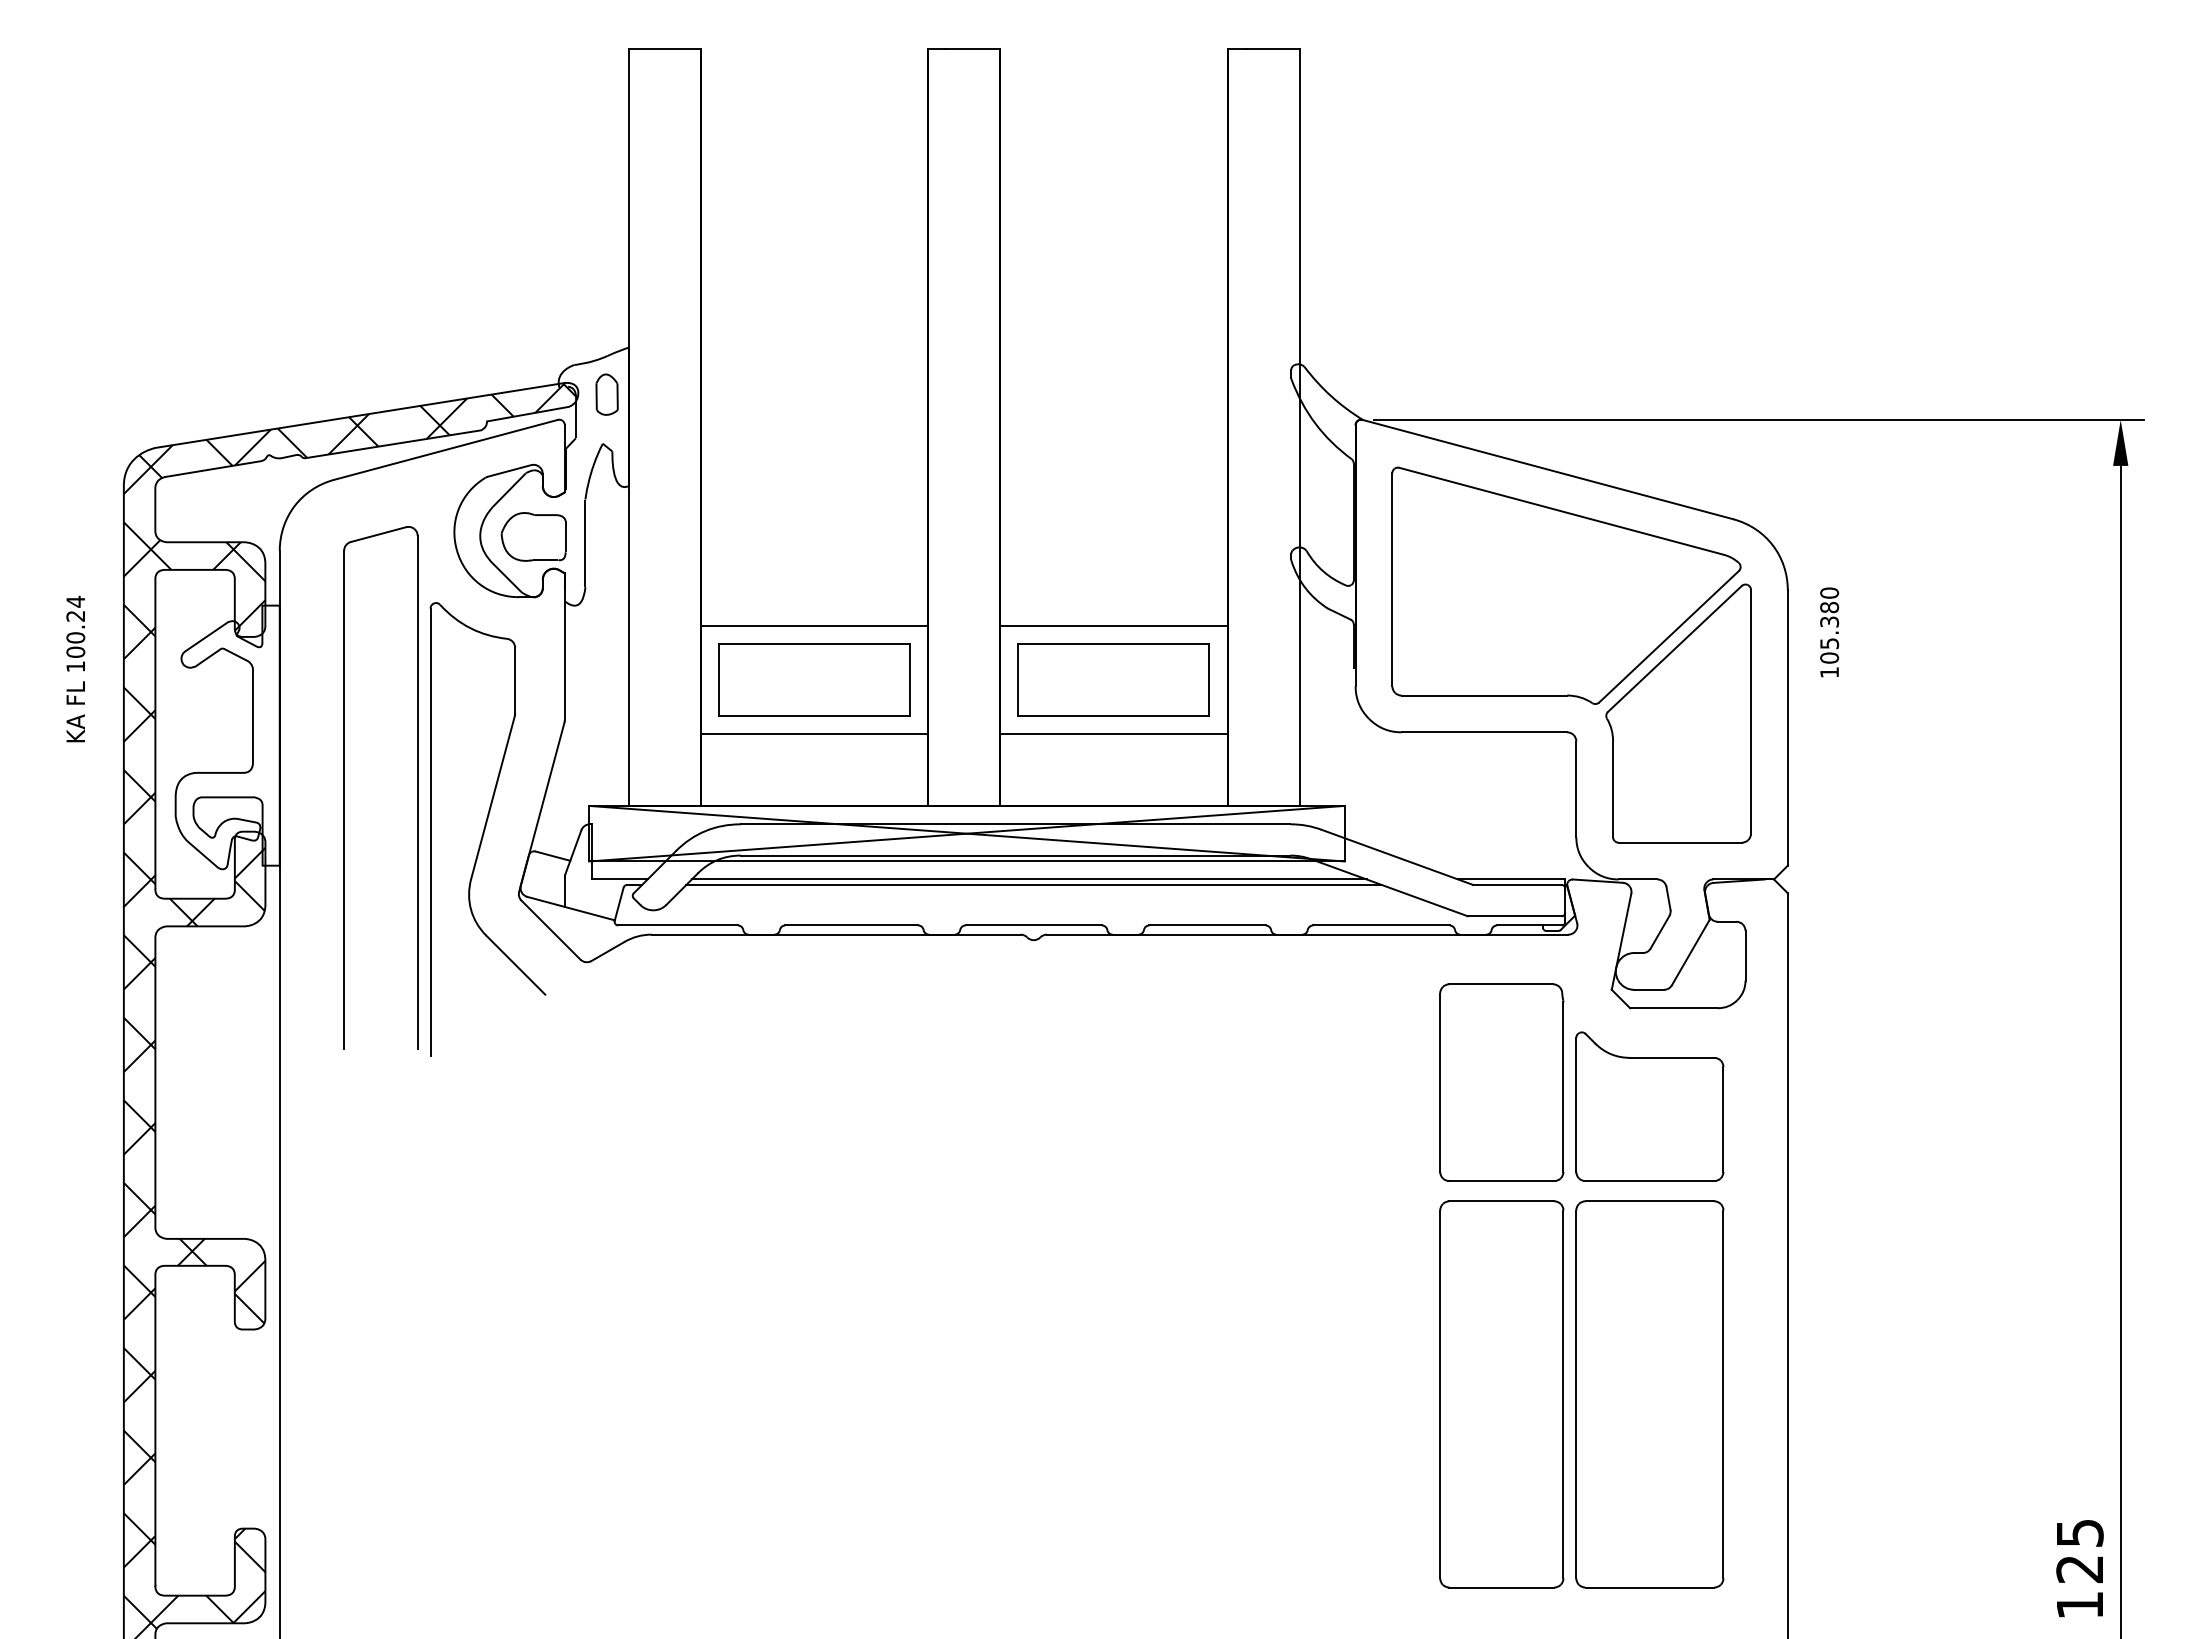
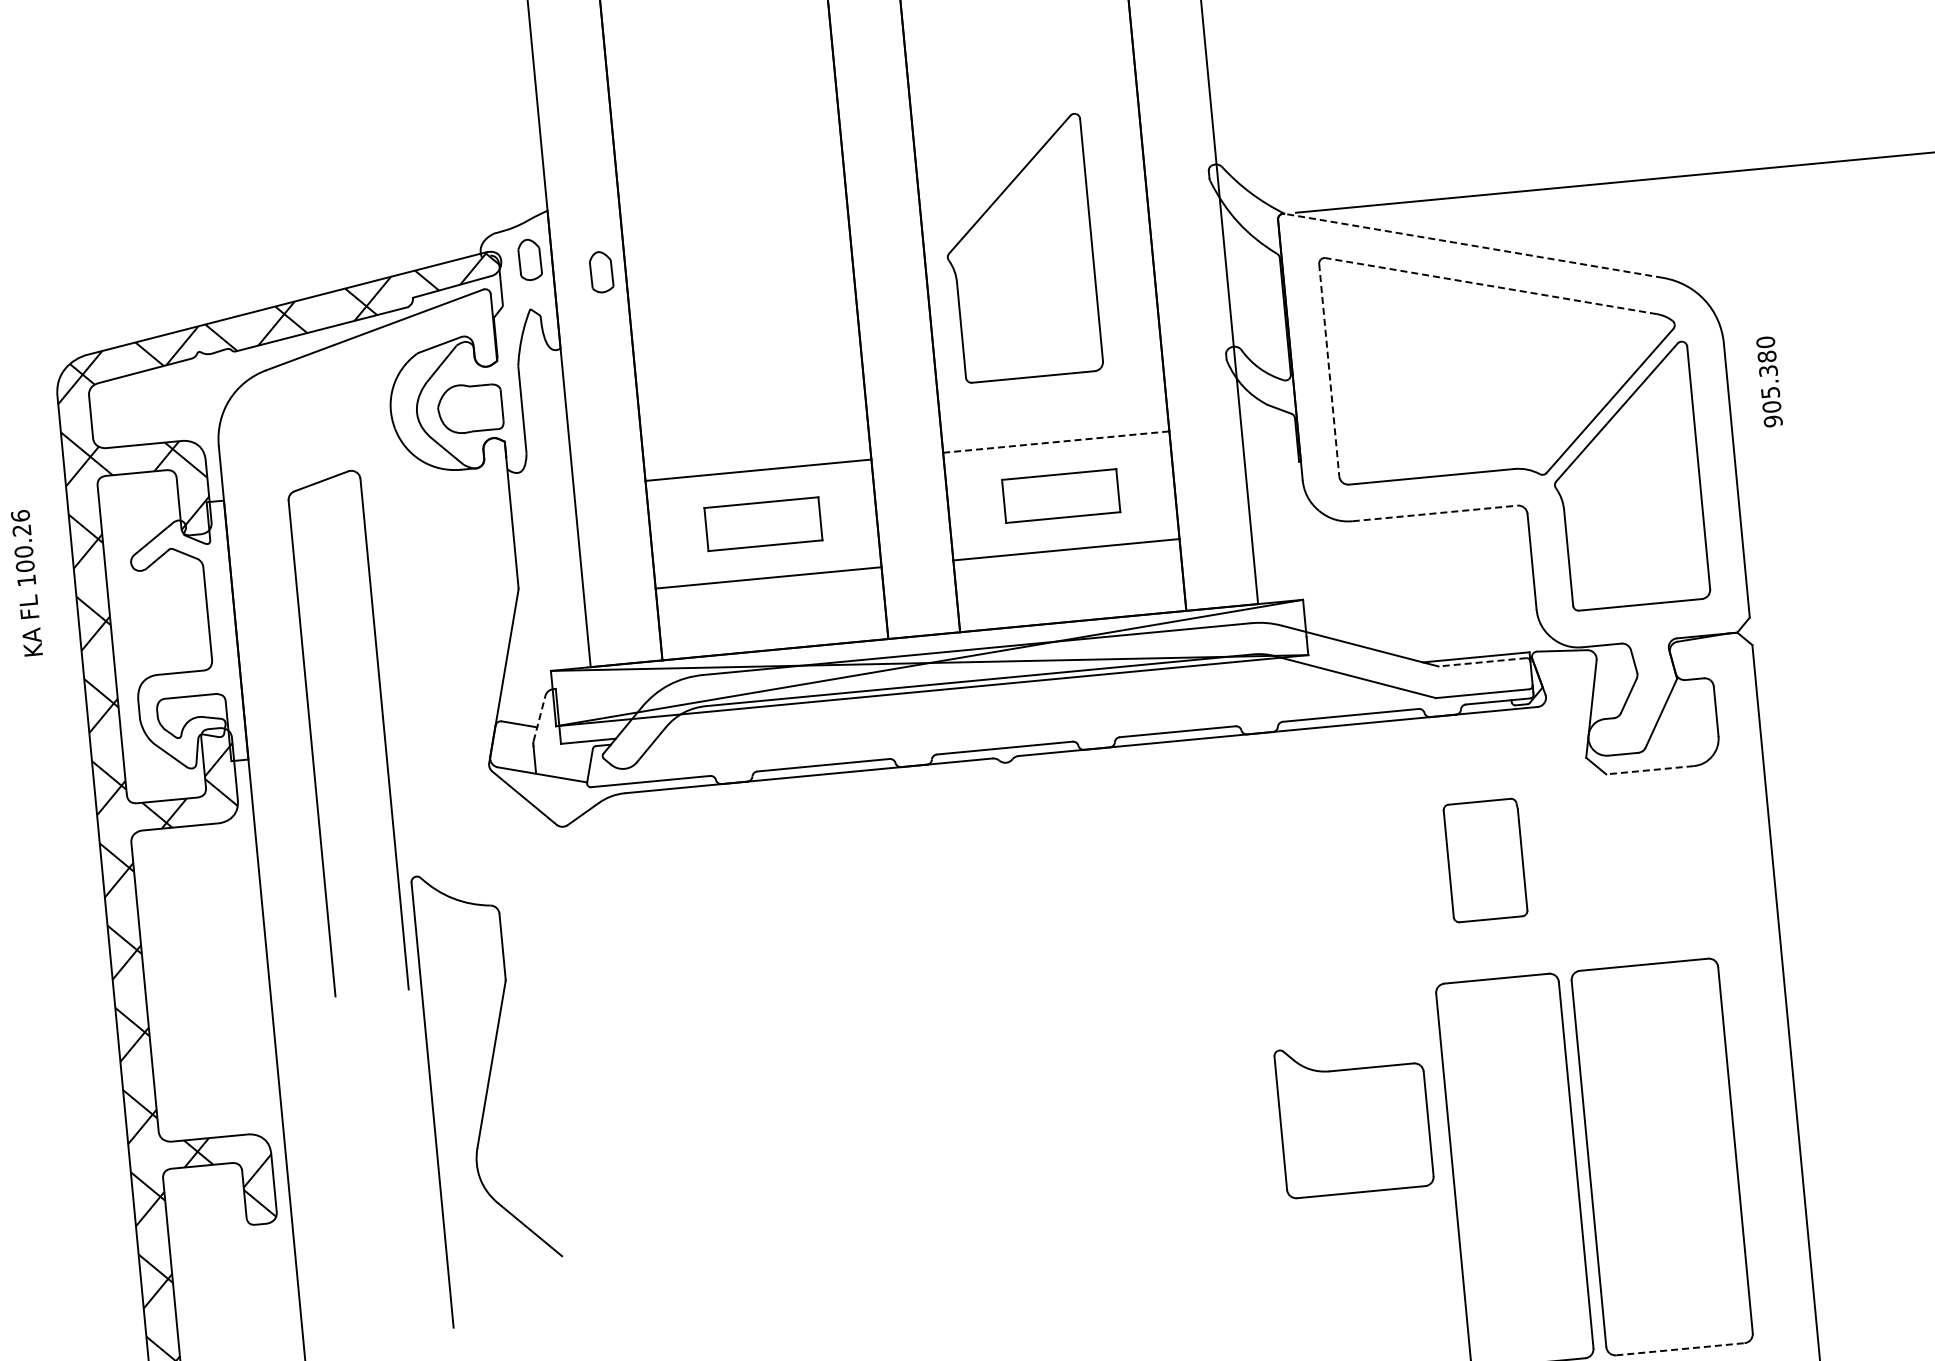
part: (676, 413) -> (600, 272), added
part: (1095, 429) -> (1019, 248), added
line: (1547, 469) -> (1473, 245), solid -> dashed
line: (1561, 511) -> (1491, 286), solid -> dashed
line: (1392, 579) -> (1329, 369), solid -> dashed
text: (75, 601) -> (20, 515), 100.24 -> 100.26
line: (1113, 625) -> (1055, 441), solid -> dashed
text: (1829, 672) -> (1773, 421), 105.380 -> 905.380
part: (814, 679) -> (763, 523), size x0.6
part: (1113, 679) -> (1060, 495), size x0.6
line: (1484, 732) -> (1435, 513), solid -> dashed
part: (344, 787) -> (311, 736), moved
part: (487, 829) -> (489, 1097), moved
line: (573, 851) -> (539, 717), solid -> dashed
line: (1028, 879) -> (995, 702), removed
line: (1033, 885) -> (1000, 708), removed
line: (1516, 885) -> (1481, 662), solid -> dashed
line: (1674, 1008) -> (1650, 770), solid -> dashed
part: (1501, 1082) -> (1485, 860), size x0.6
part: (1649, 1106) -> (1353, 1117), moved
line: (1650, 1587) -> (1681, 1349), solid -> dashed

